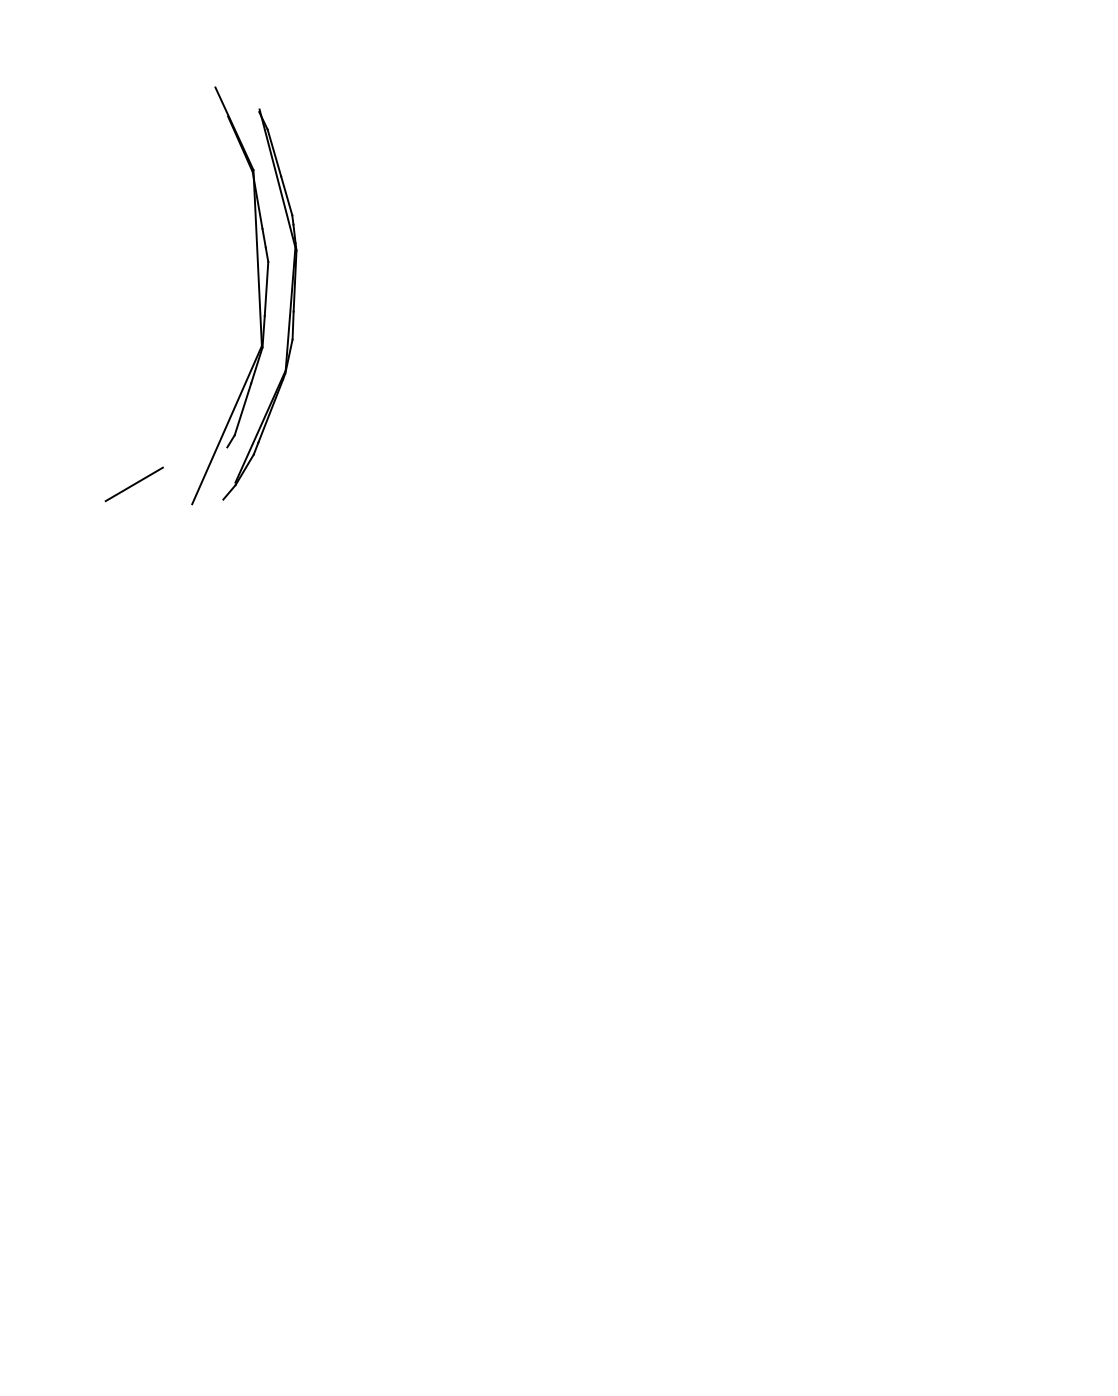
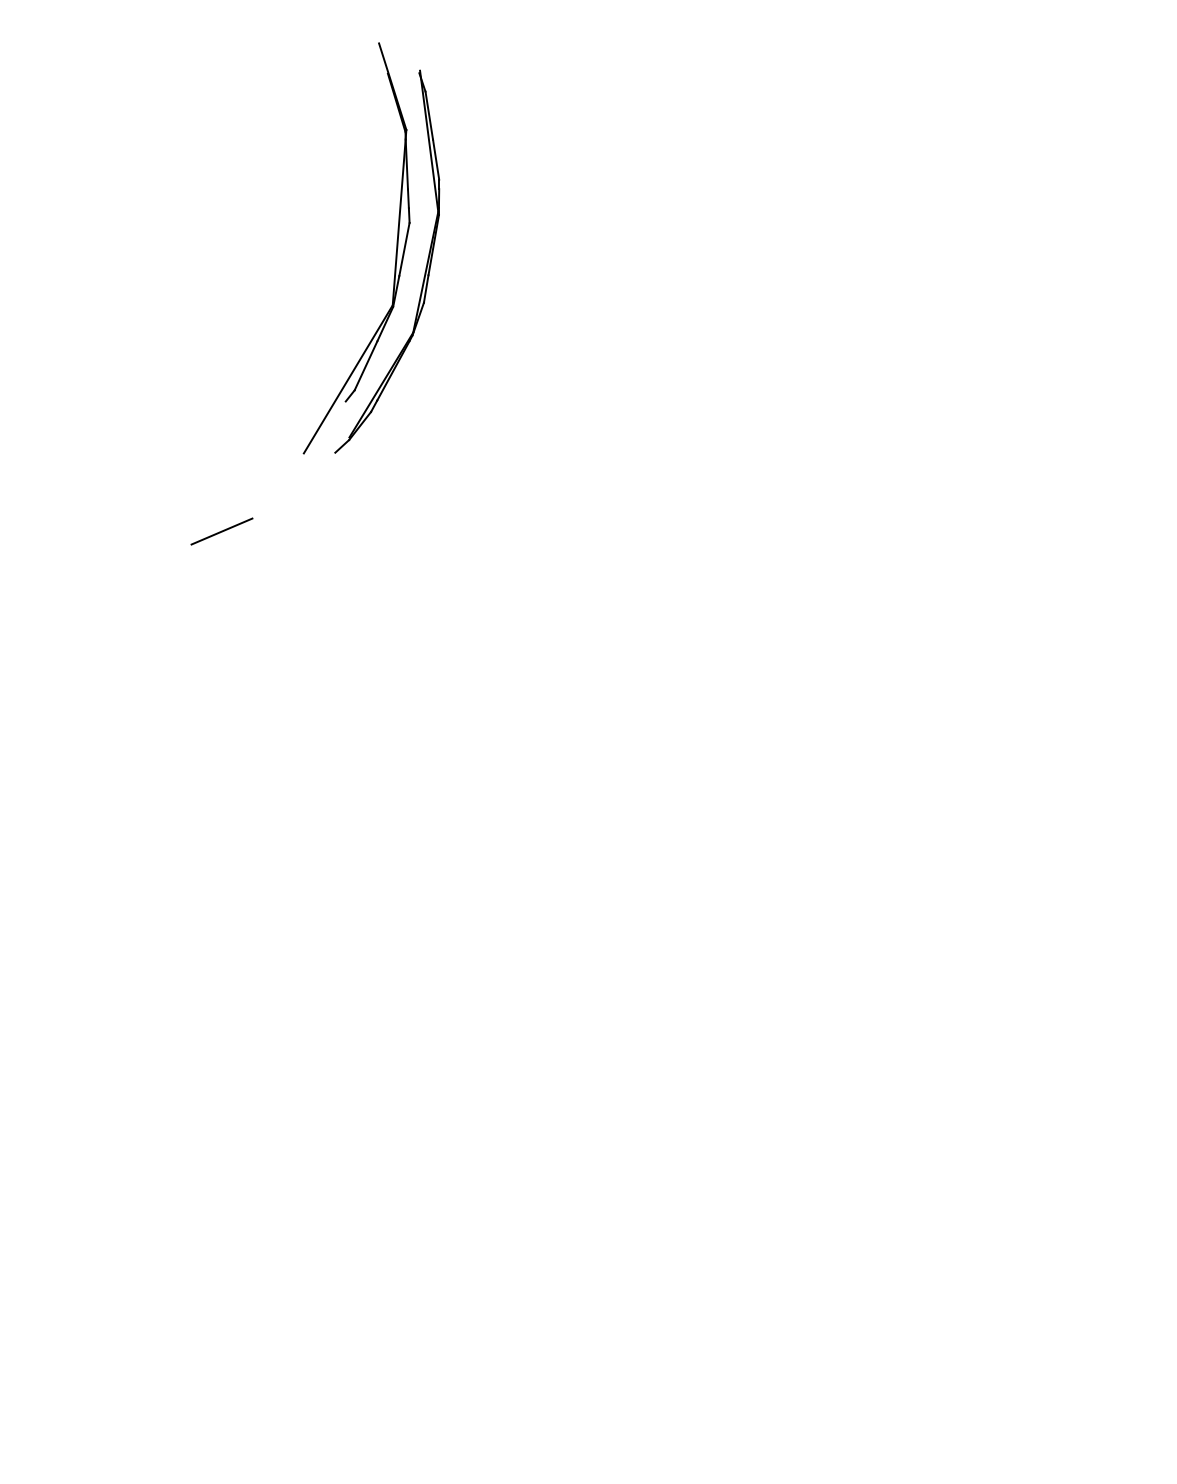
line: (133, 484) -> (221, 531), moved

